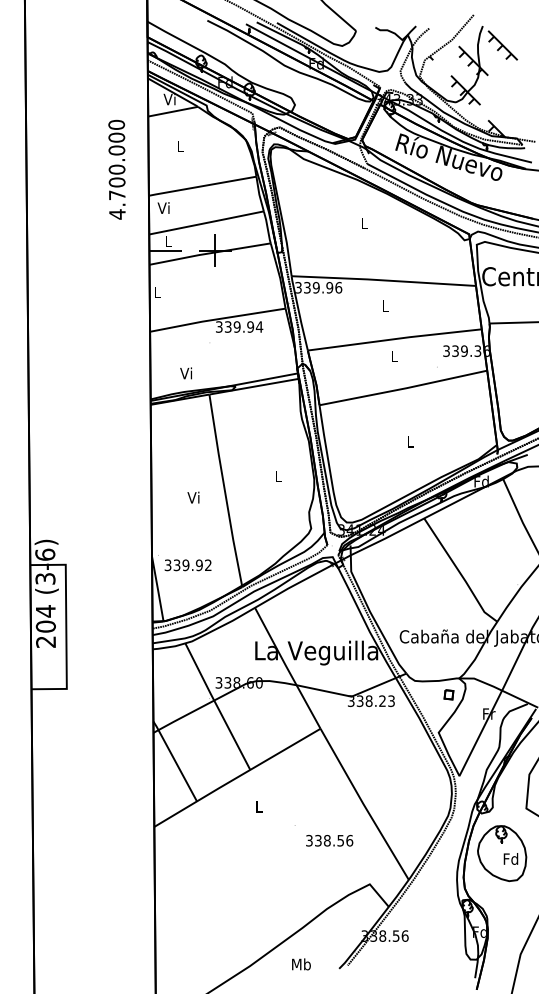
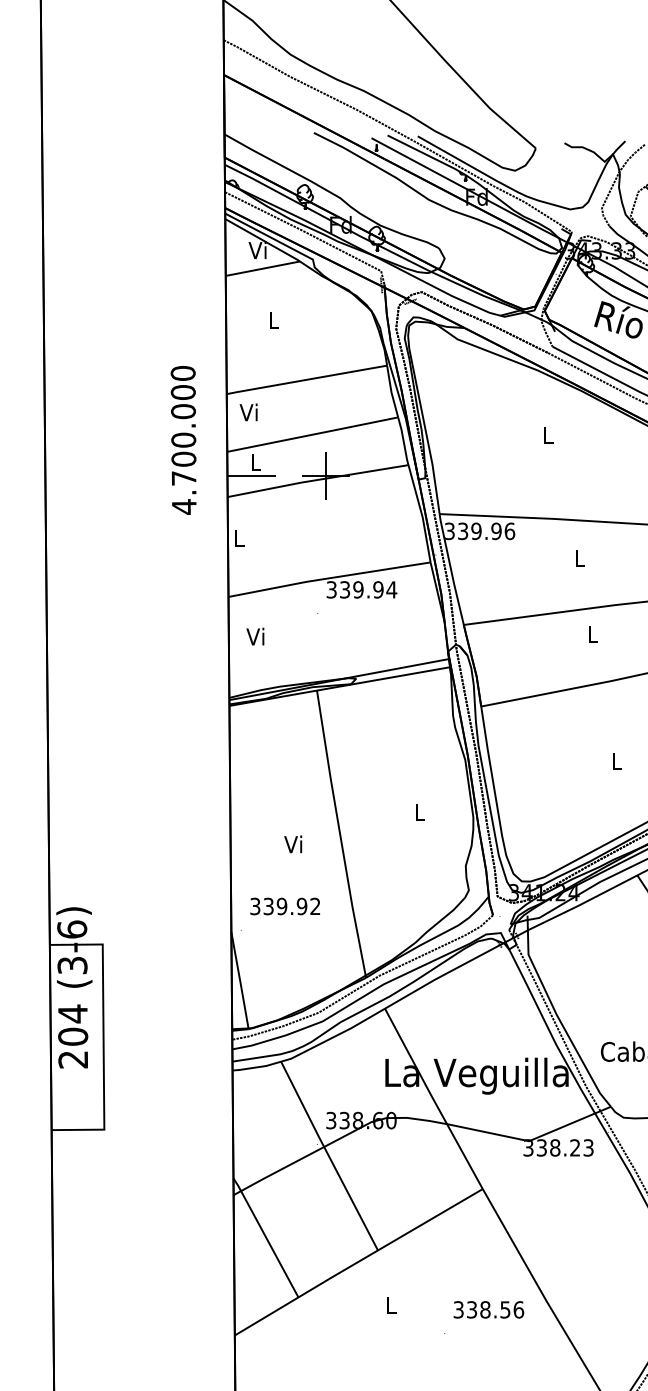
text: (116, 169) -> (182, 439), moved
text: (185, 373) -> (254, 636), moved
text: (187, 565) -> (284, 906), moved
text: (329, 840) -> (488, 1309), moved

